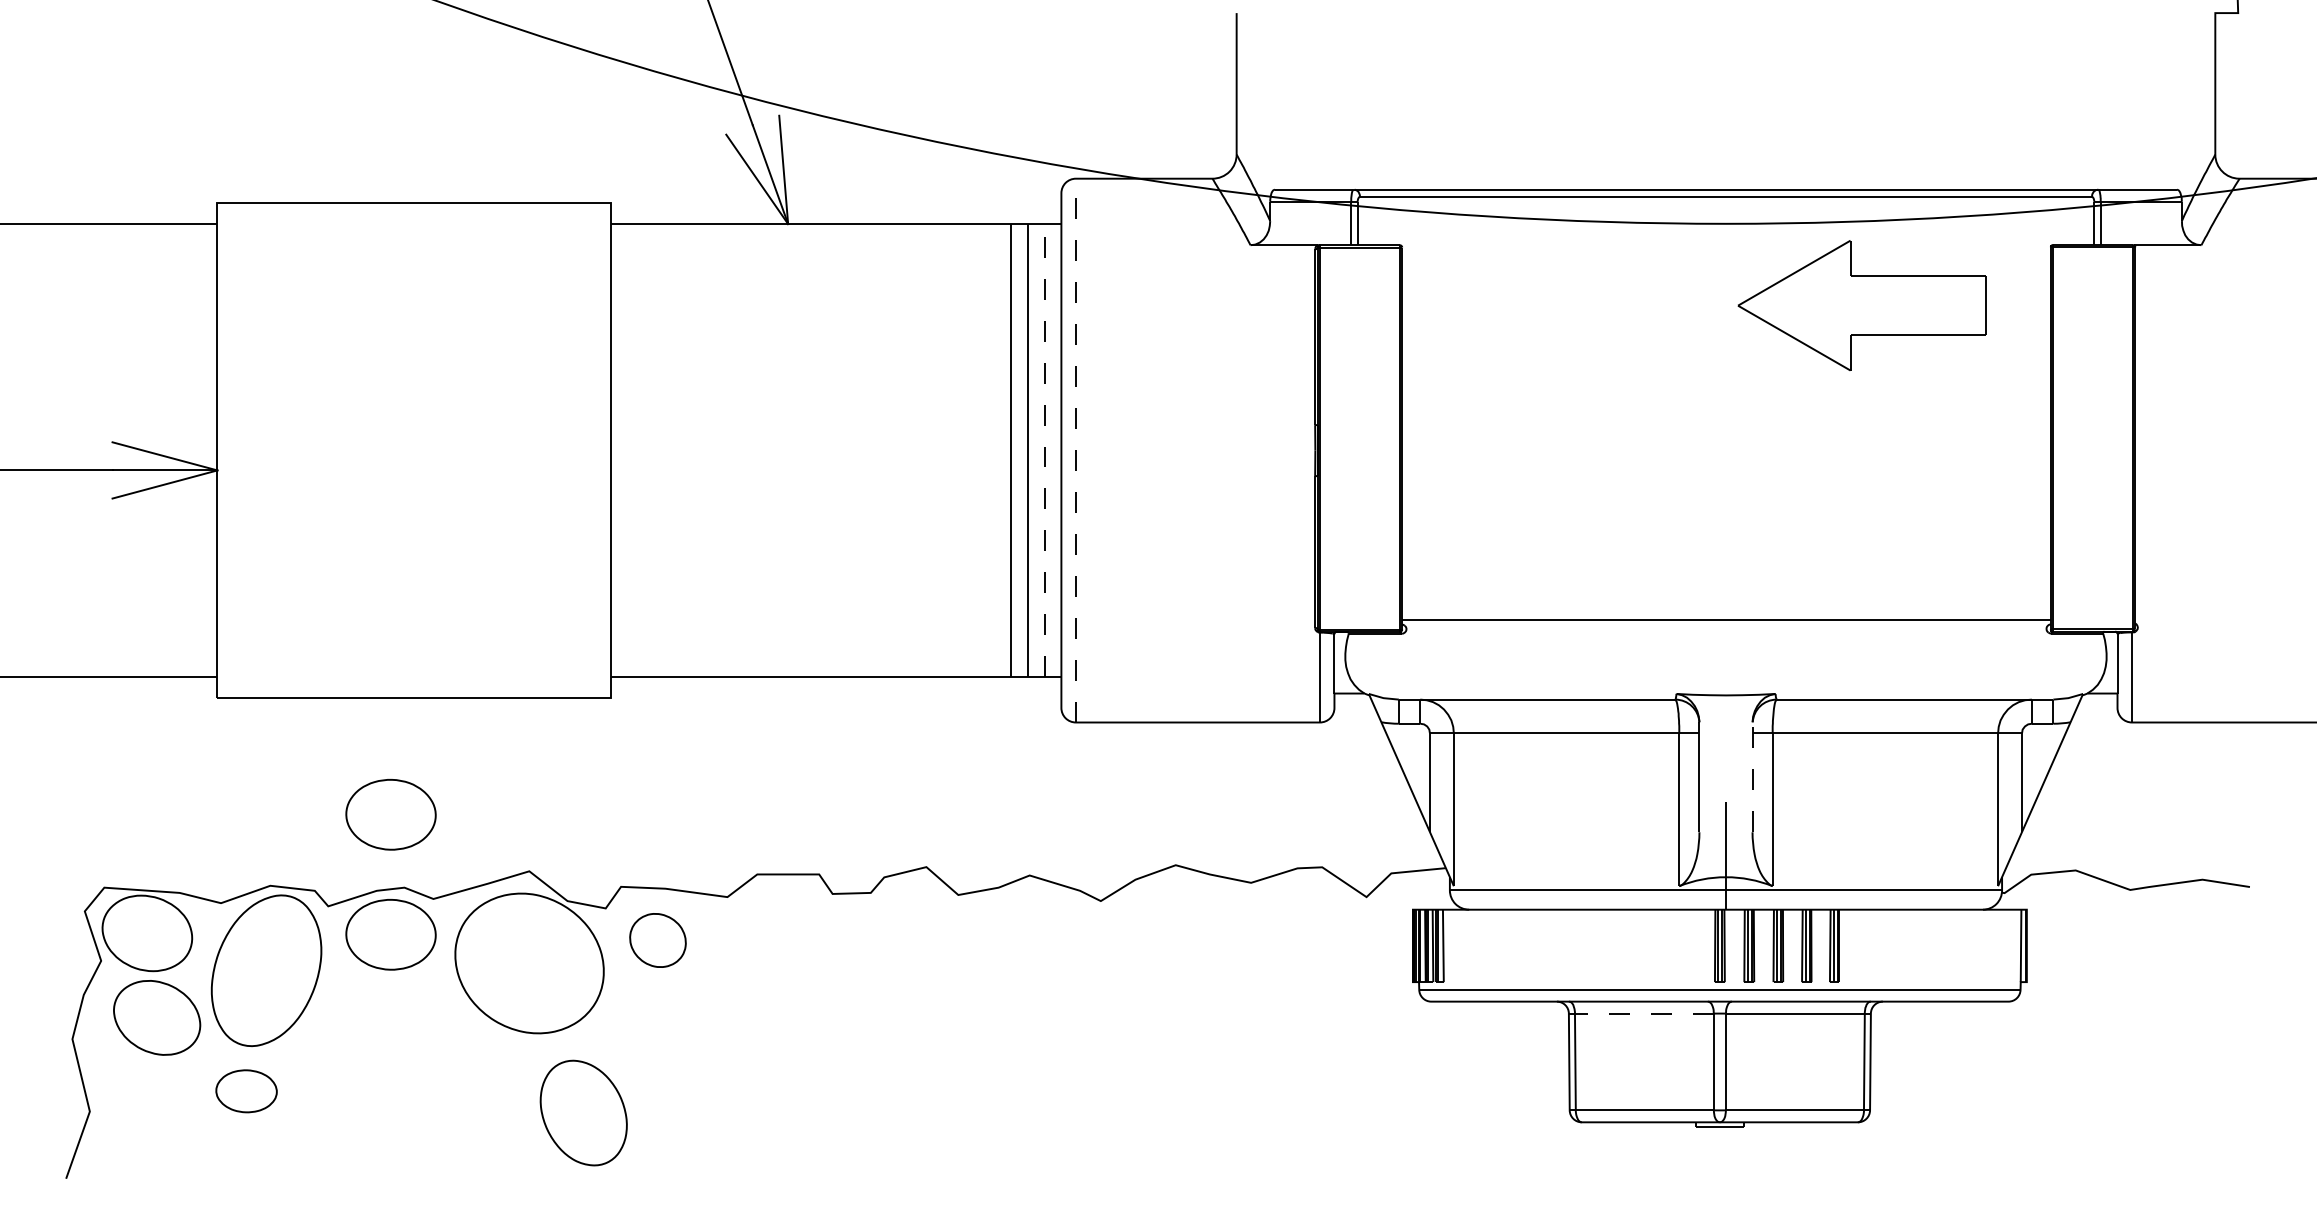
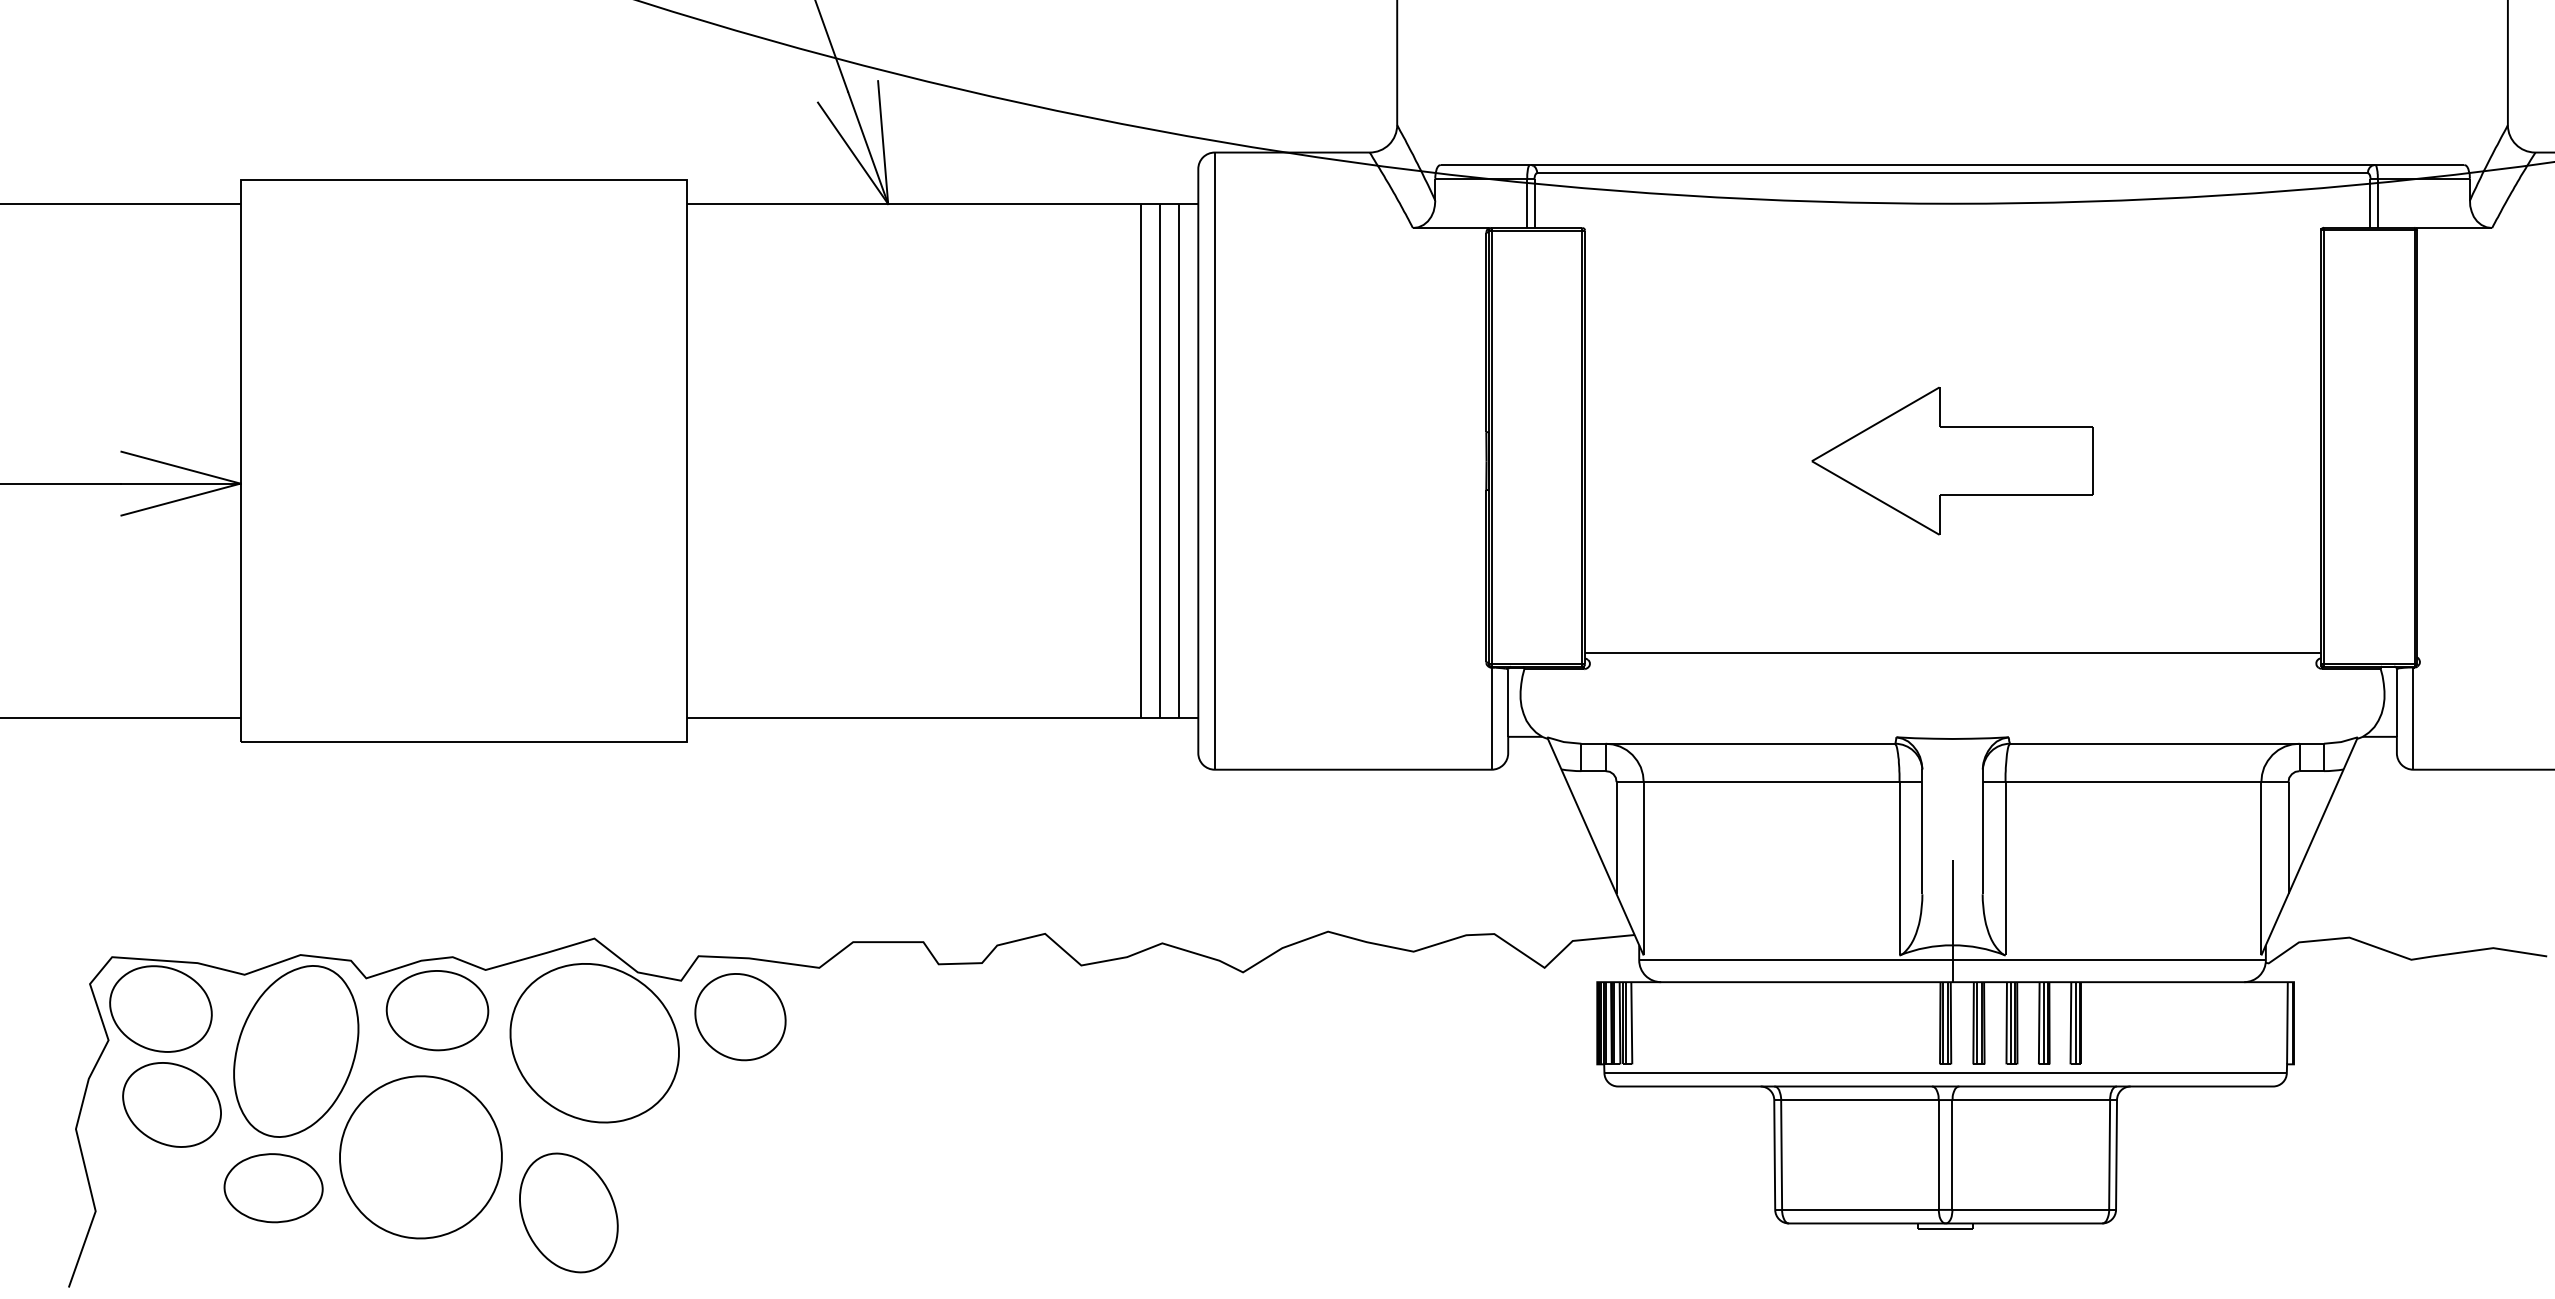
part: (1861, 305) -> (1951, 461), moved
line: (1044, 450) -> (1179, 461), dashed -> solid
line: (1075, 450) -> (1214, 461), dashed -> solid
line: (1752, 777) -> (1982, 832), dashed -> solid
part: (390, 814) -> (436, 874), removed
part: (657, 940) -> (739, 1017), size x1.43
line: (1643, 1013) -> (1858, 1099), dashed -> solid
part: (376, 1063) -> (421, 1156), added
part: (246, 1091) -> (273, 1188), size x1.43
part: (583, 1112) -> (568, 1212), moved

